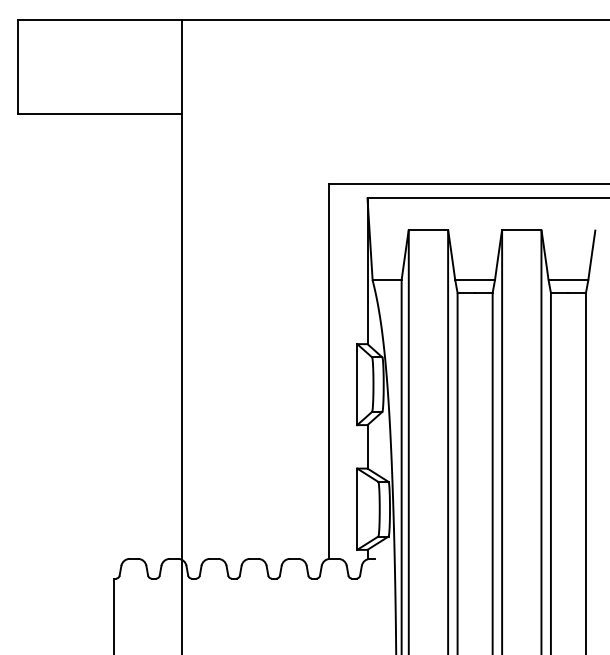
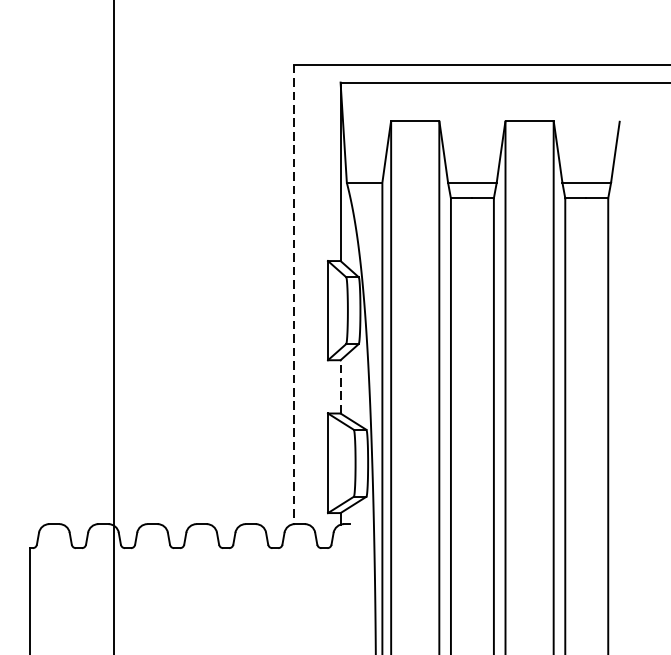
line: (329, 371) -> (294, 294), solid -> dashed
line: (367, 446) -> (340, 386), solid -> dashed

